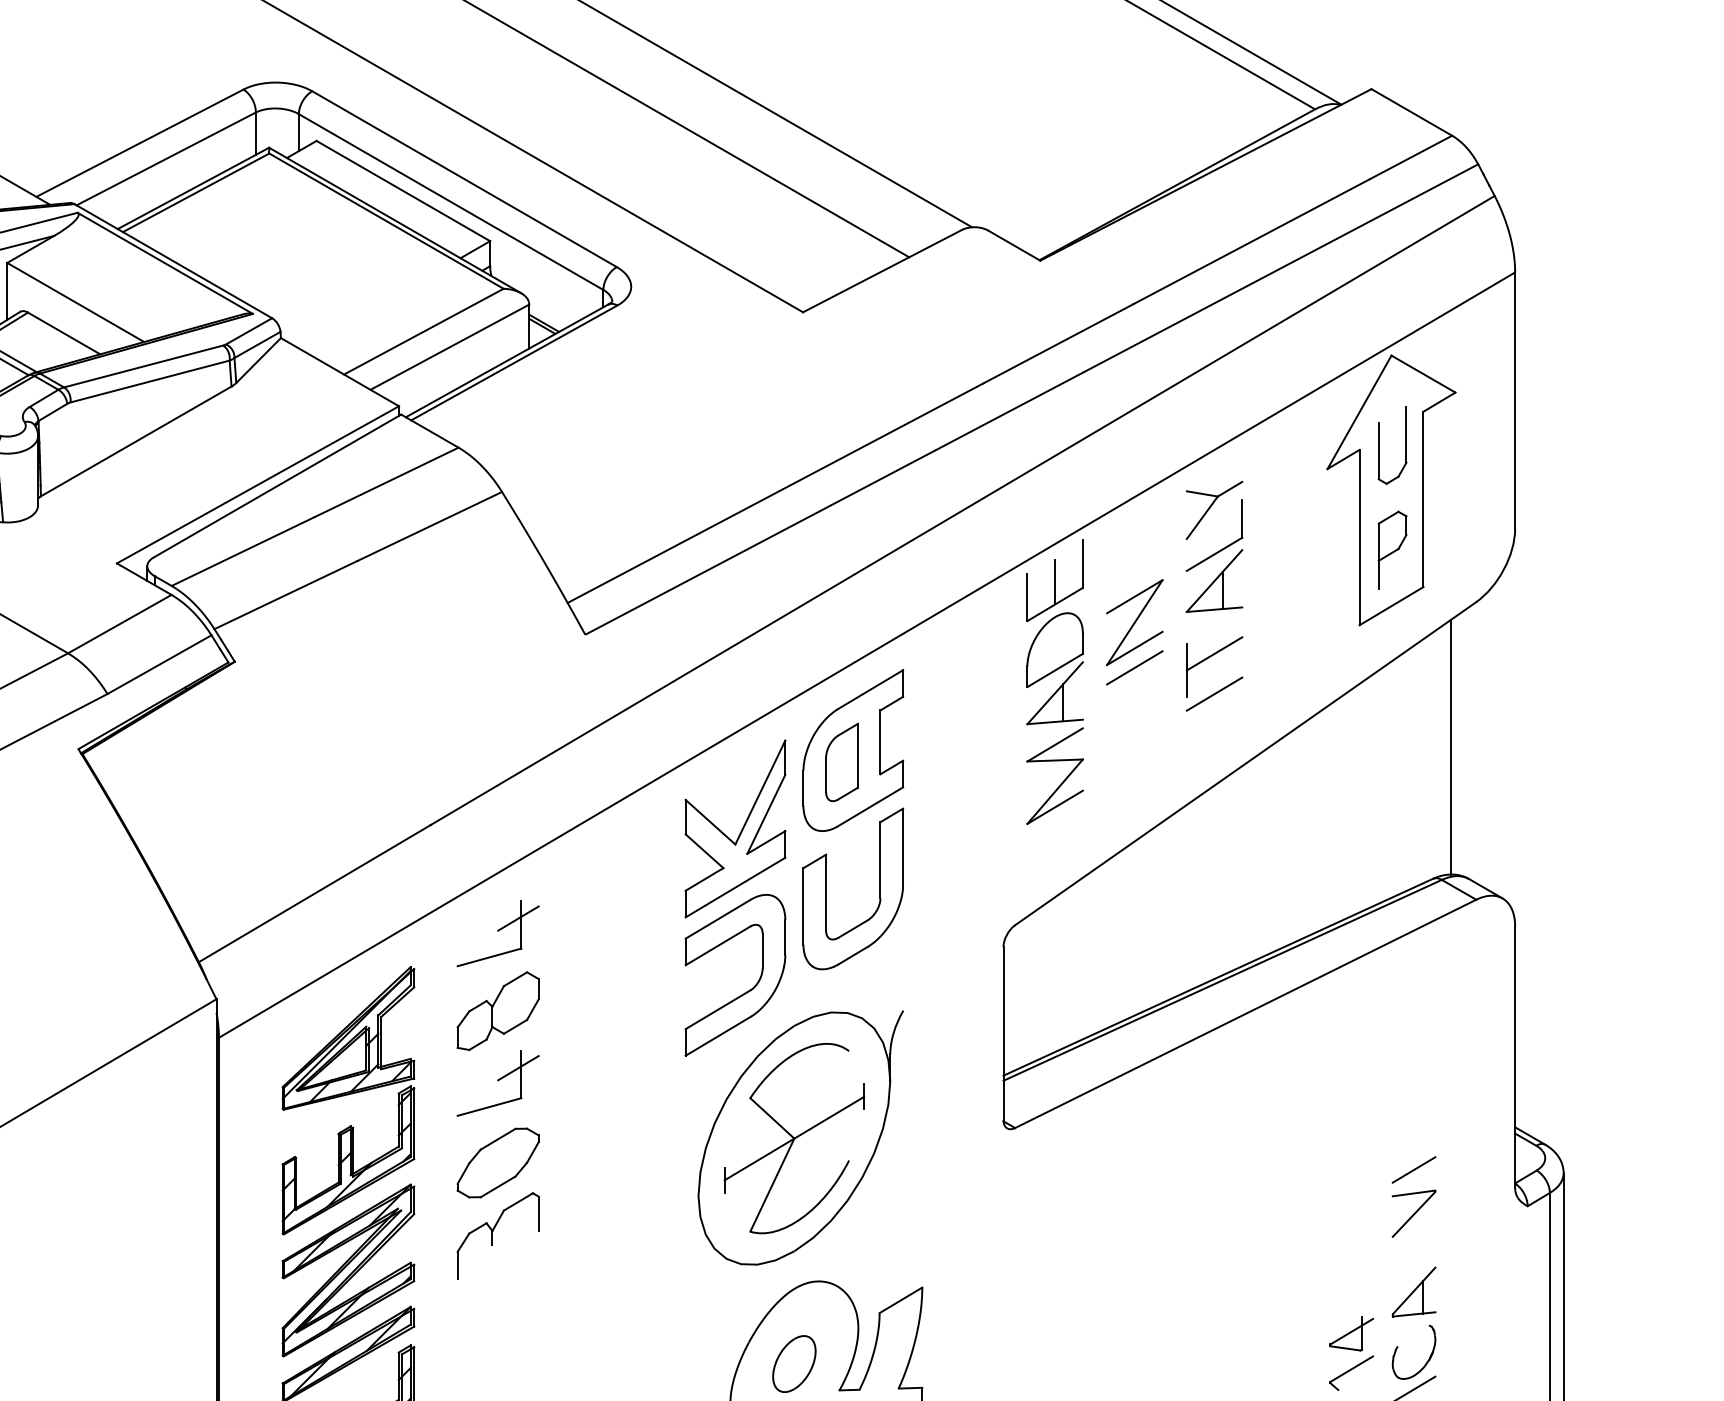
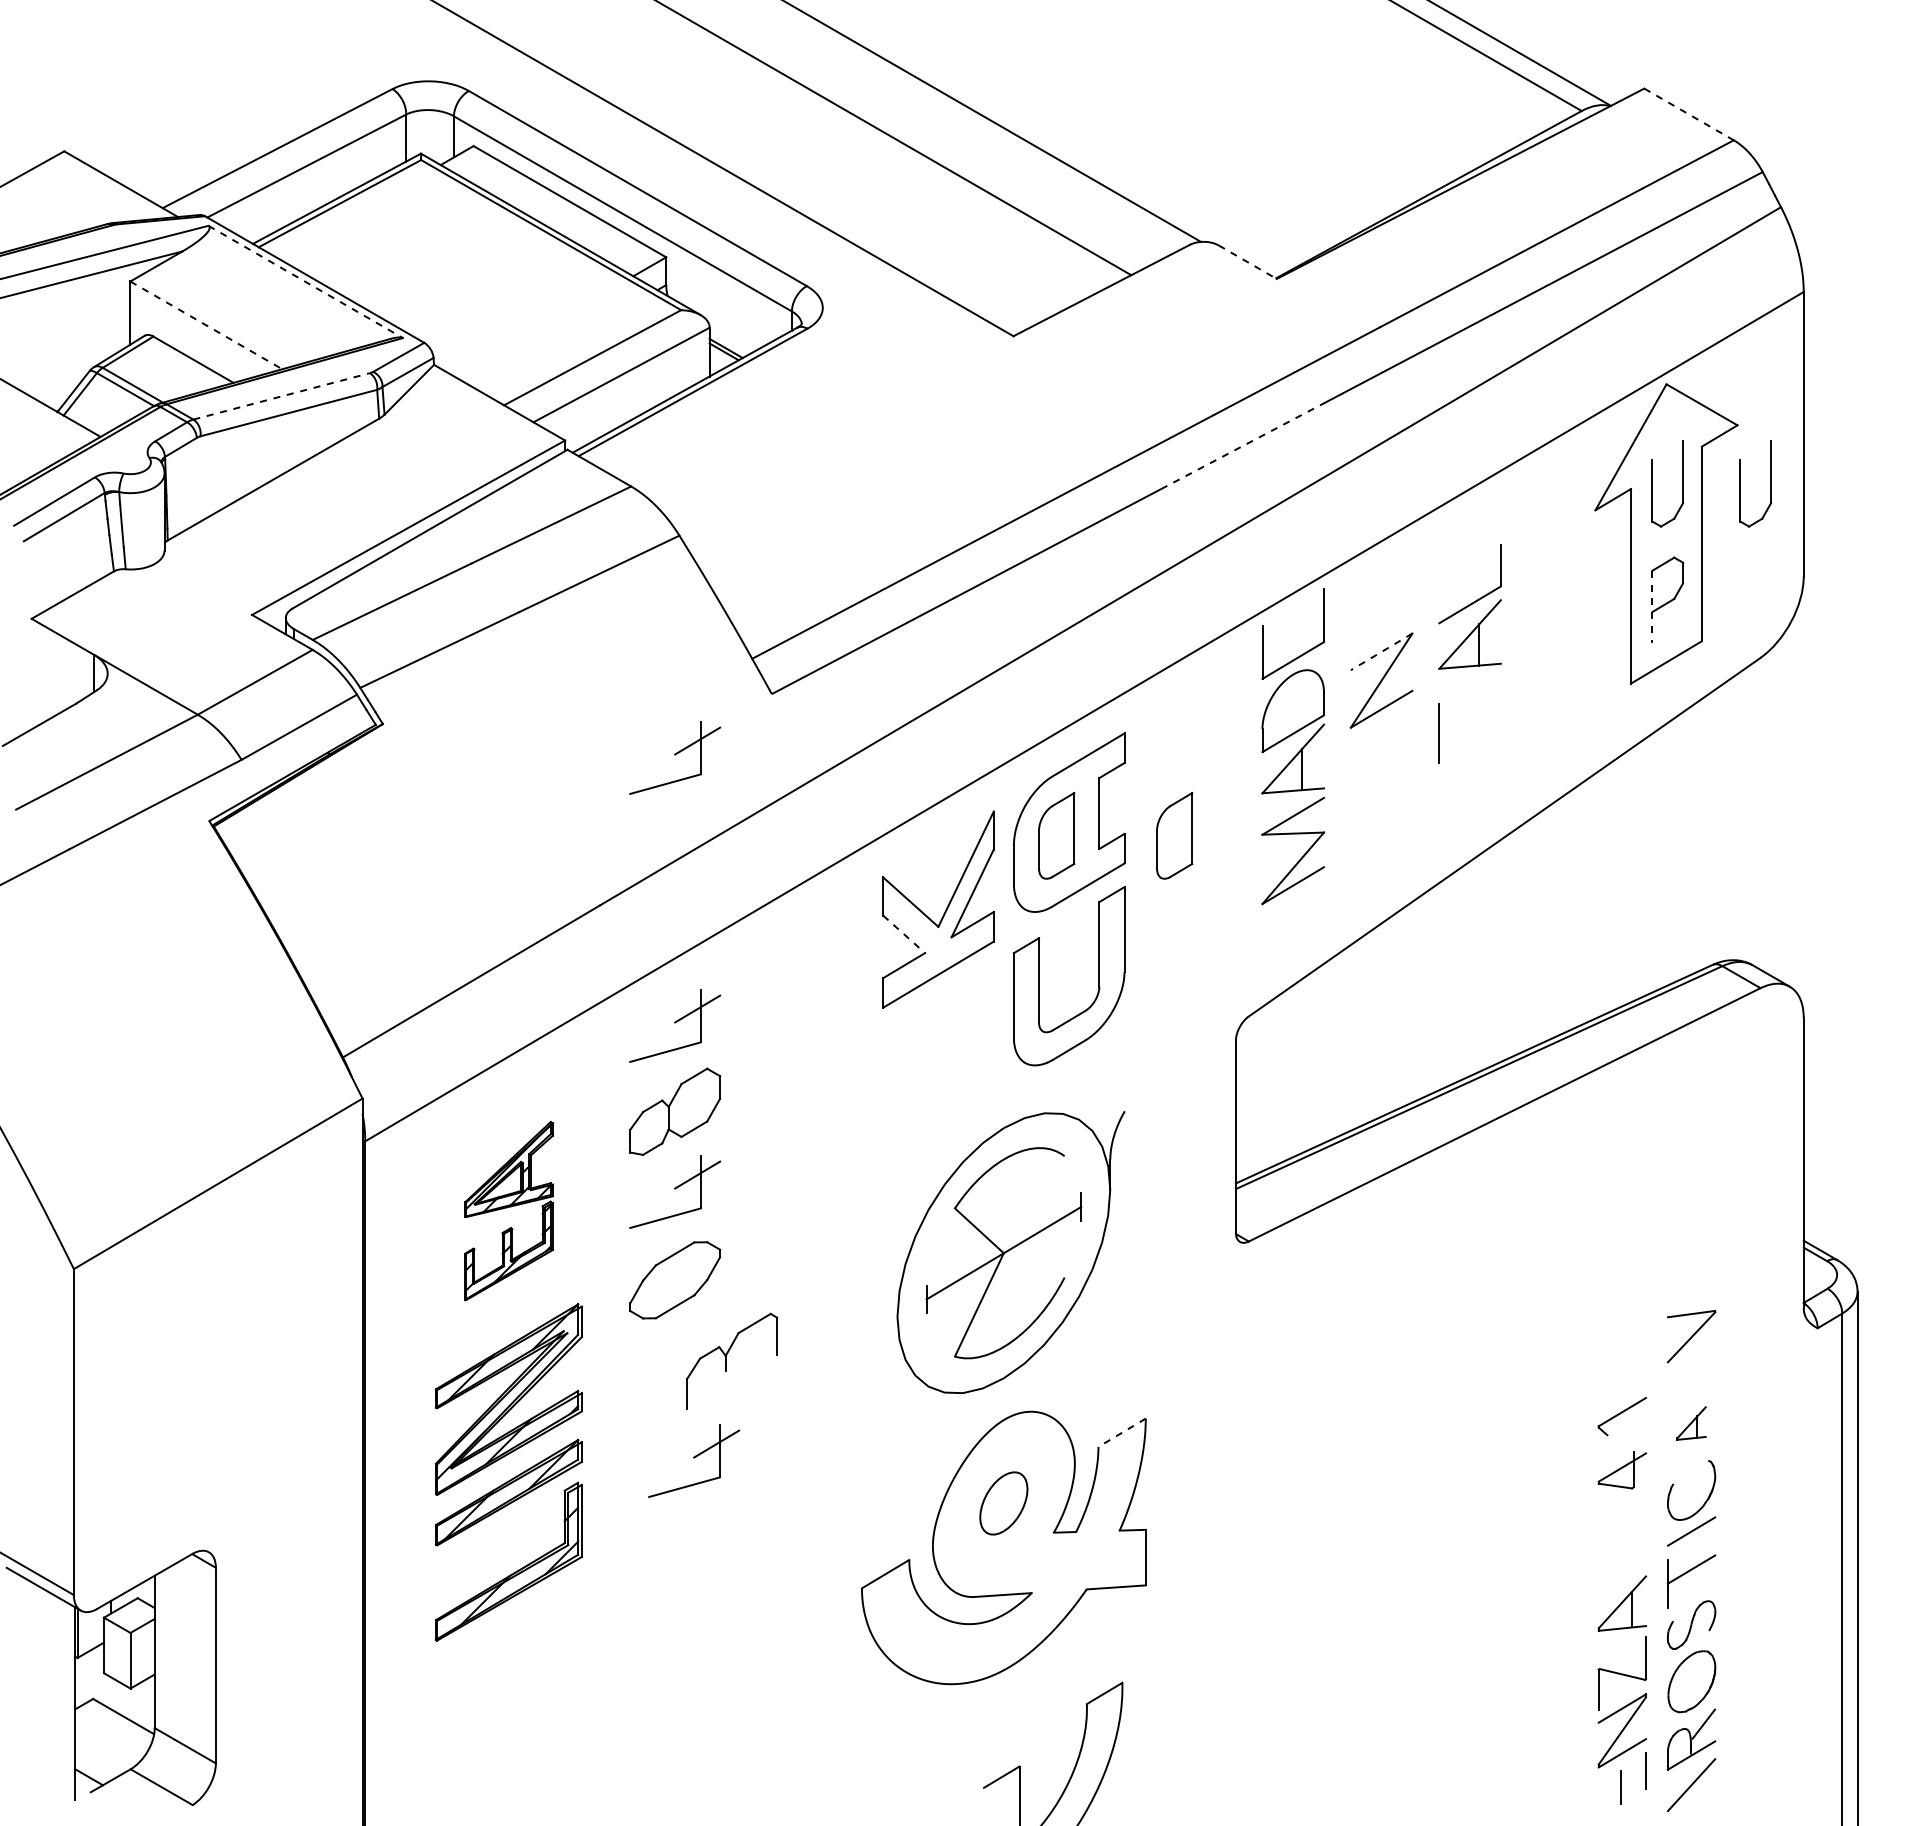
line: (1412, 112) -> (1689, 114), solid -> dashed
line: (1013, 245) -> (1247, 262), solid -> dashed
line: (165, 263) -> (306, 282), solid -> dashed
line: (75, 302) -> (206, 325), solid -> dashed
line: (144, 366) -> (282, 396), solid -> dashed
line: (1010, 410) -> (1243, 445), solid -> dashed
part: (1458, 444) -> (1740, 483), added
part: (1213, 509) -> (1469, 555), removed
line: (1378, 556) -> (1652, 607), solid -> dashed
line: (1055, 581) -> (1293, 635), removed
line: (1134, 596) -> (1381, 651), solid -> dashed
line: (1213, 653) -> (1469, 714), removed
line: (1134, 667) -> (1381, 730), removed
part: (498, 691) -> (675, 757), added
line: (1213, 693) -> (1469, 759), removed
line: (1450, 746) -> (1732, 818), removed
part: (948, 762) -> (1174, 835), added
line: (704, 851) -> (904, 934), solid -> dashed
part: (747, 991) -> (951, 1089), removed
part: (348, 1100) -> (509, 1210), size x0.6
line: (1414, 1169) -> (1691, 1287), removed
part: (498, 1235) -> (732, 1360), moved
part: (1414, 1292) -> (1691, 1423), size x0.6
line: (901, 1300) -> (1122, 1432), solid -> dashed
part: (515, 1325) -> (694, 1460), added
part: (1350, 1373) -> (1621, 1416), moved

